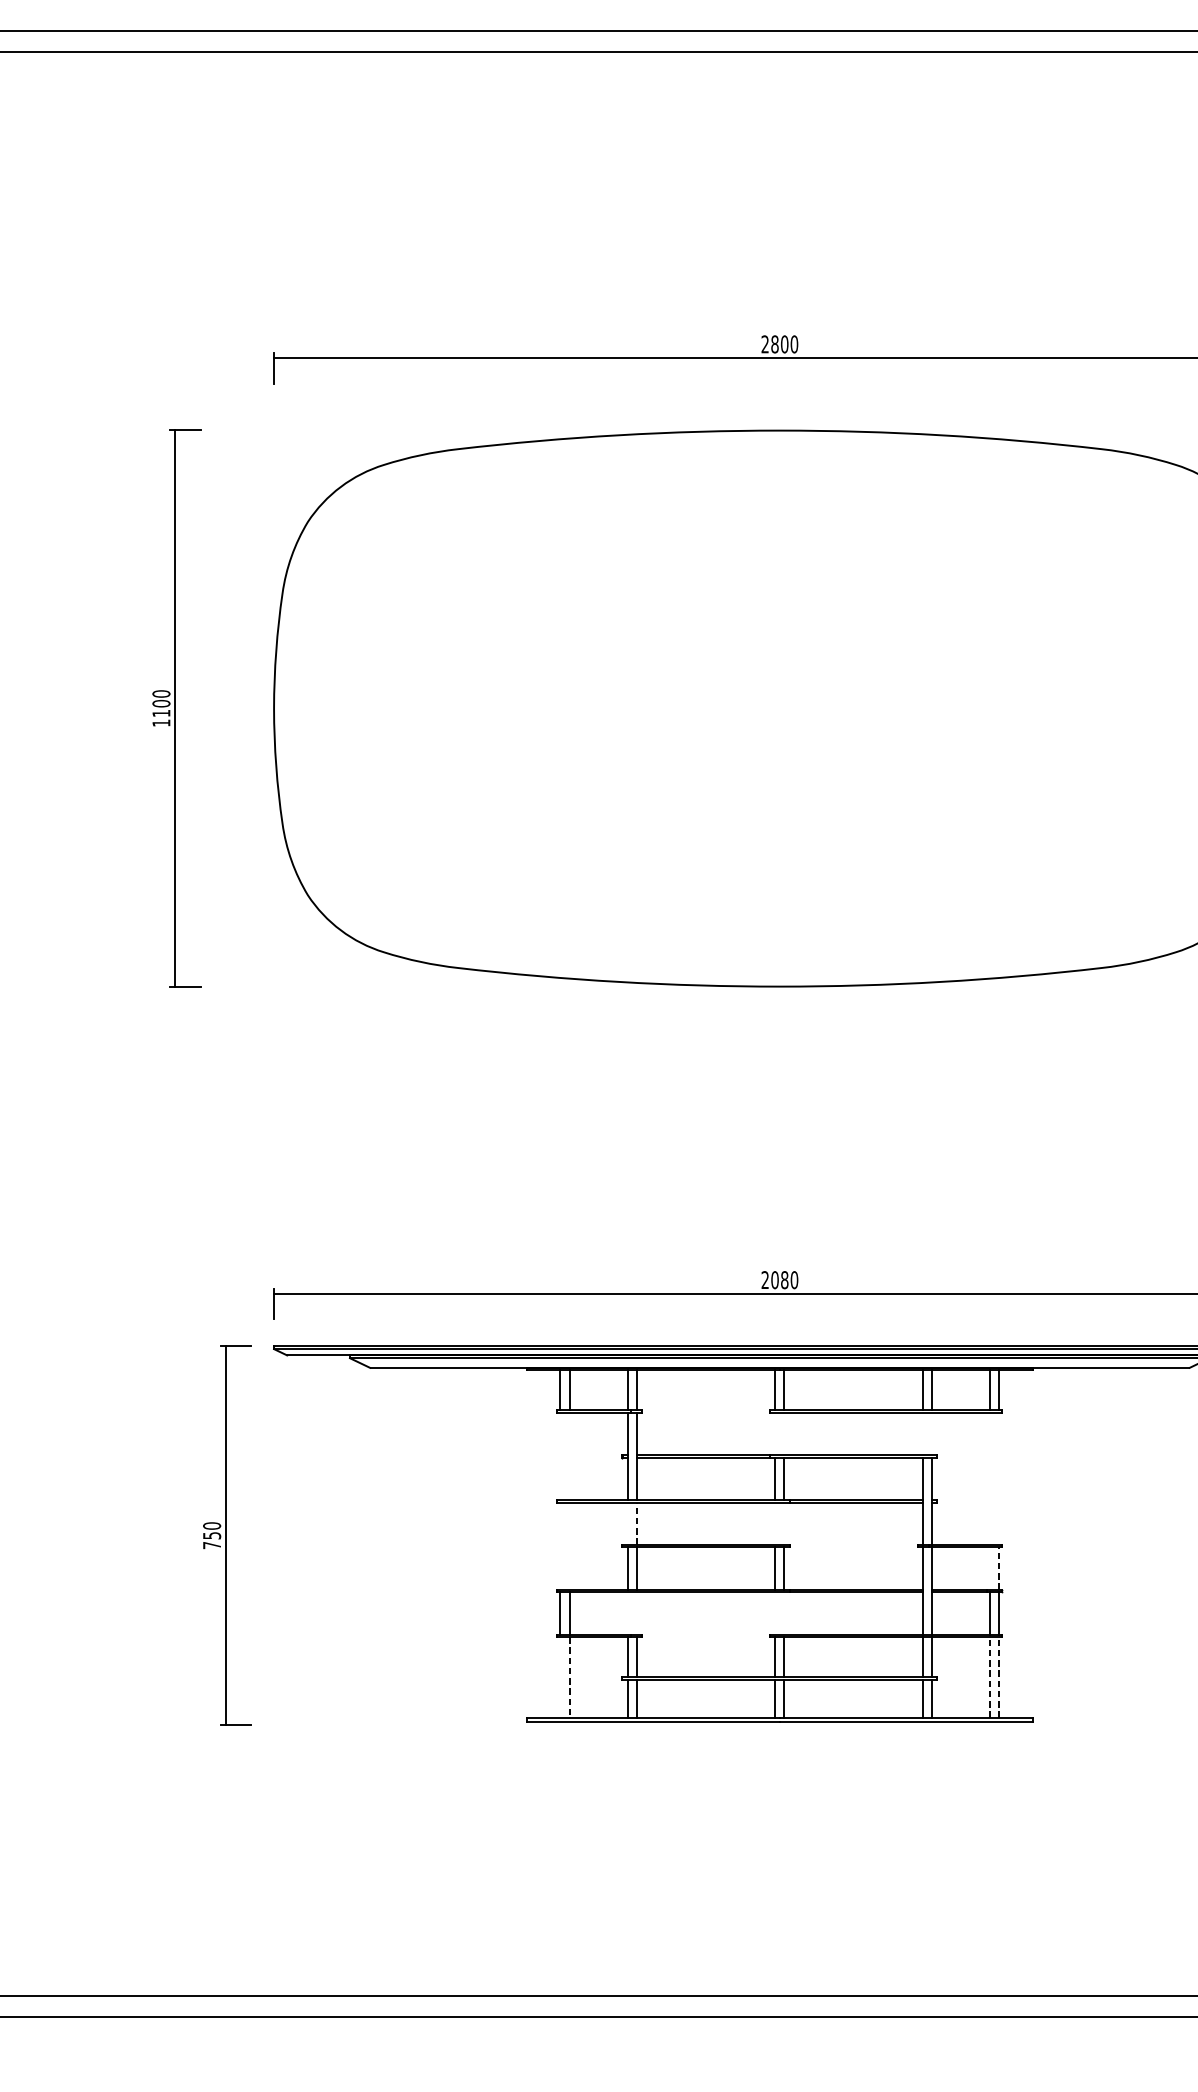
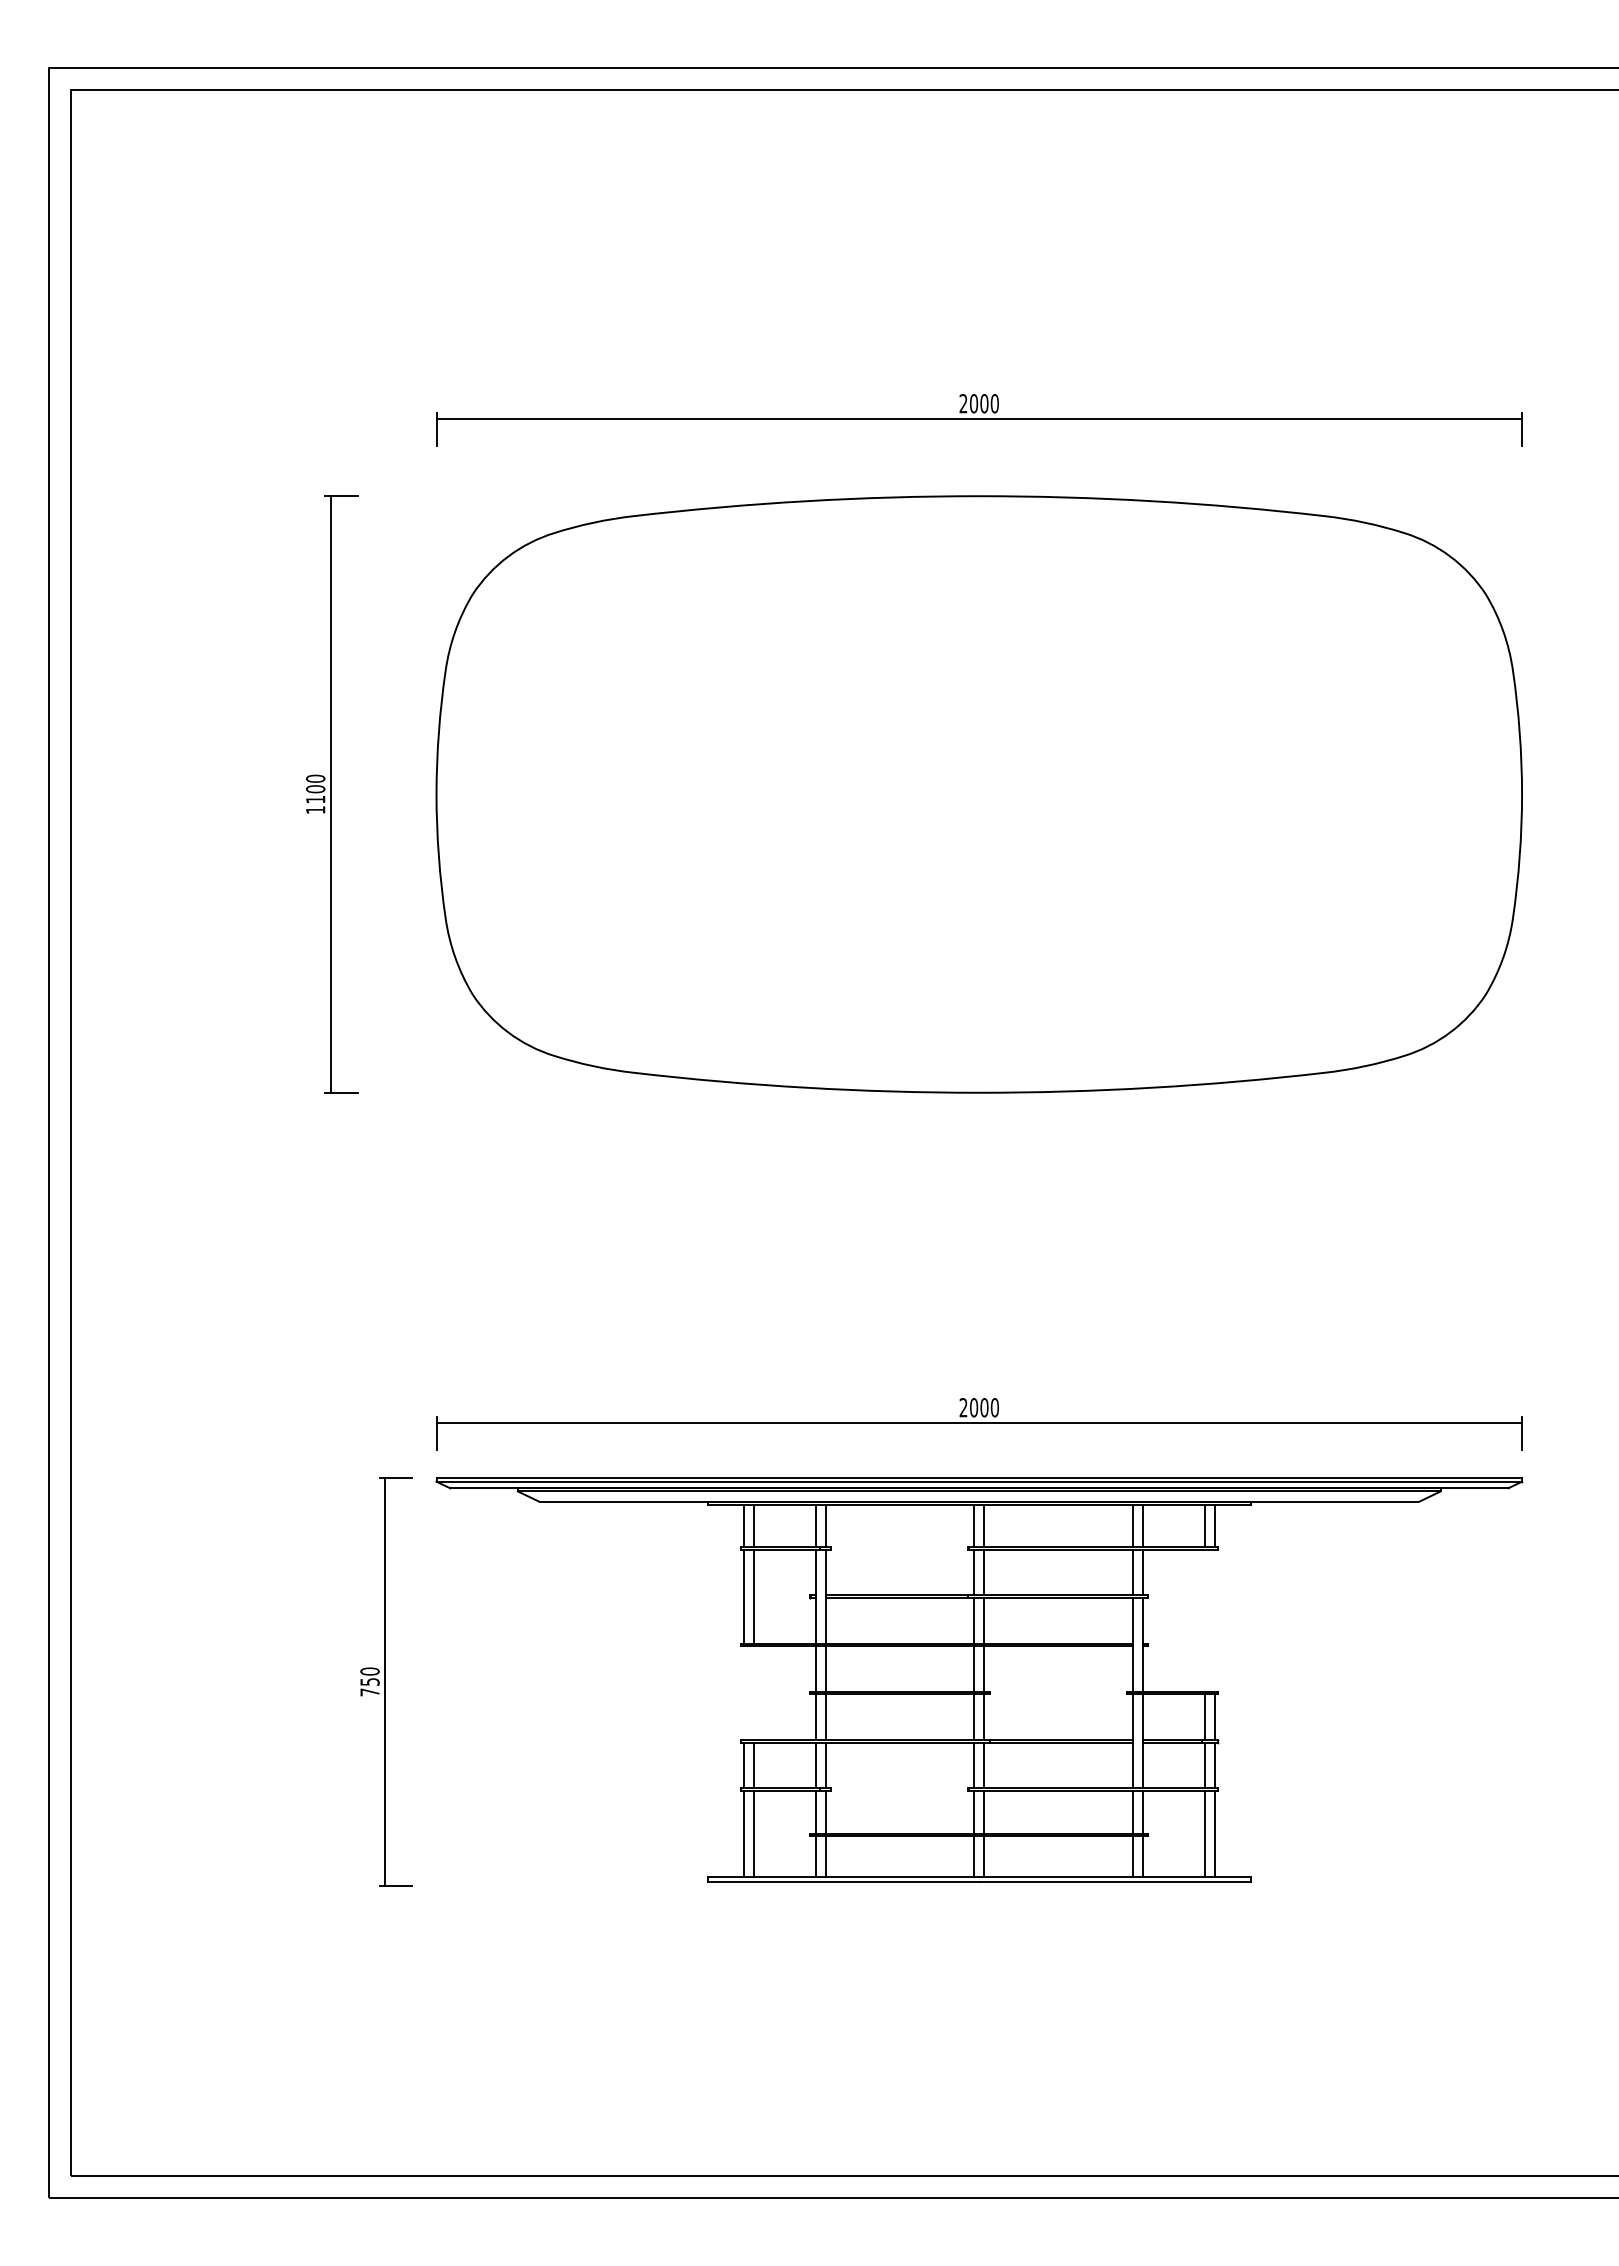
text: (775, 344) -> (974, 403), 2800 -> 2000
text: (784, 1279) -> (984, 1407), 2080 -> 2000
line: (775, 1433) -> (974, 1572), added
line: (784, 1433) -> (984, 1572), added
line: (922, 1433) -> (1132, 1572), added
line: (932, 1433) -> (1142, 1572), added
line: (560, 1456) -> (743, 1596), added
line: (569, 1456) -> (753, 1596), added
line: (627, 1523) -> (815, 1668), added
line: (775, 1523) -> (974, 1668), added
line: (784, 1523) -> (984, 1668), added
line: (636, 1524) -> (825, 1669), dashed -> solid
line: (989, 1567) -> (1204, 1716), added
line: (999, 1568) -> (1214, 1717), dashed -> solid
line: (627, 1613) -> (815, 1765), added
line: (636, 1613) -> (825, 1765), added
line: (775, 1613) -> (974, 1765), added
line: (784, 1613) -> (984, 1765), added
line: (560, 1676) -> (743, 1833), added
line: (989, 1676) -> (1204, 1833), dashed -> solid
line: (999, 1676) -> (1214, 1833), dashed -> solid
line: (569, 1677) -> (753, 1834), dashed -> solid

